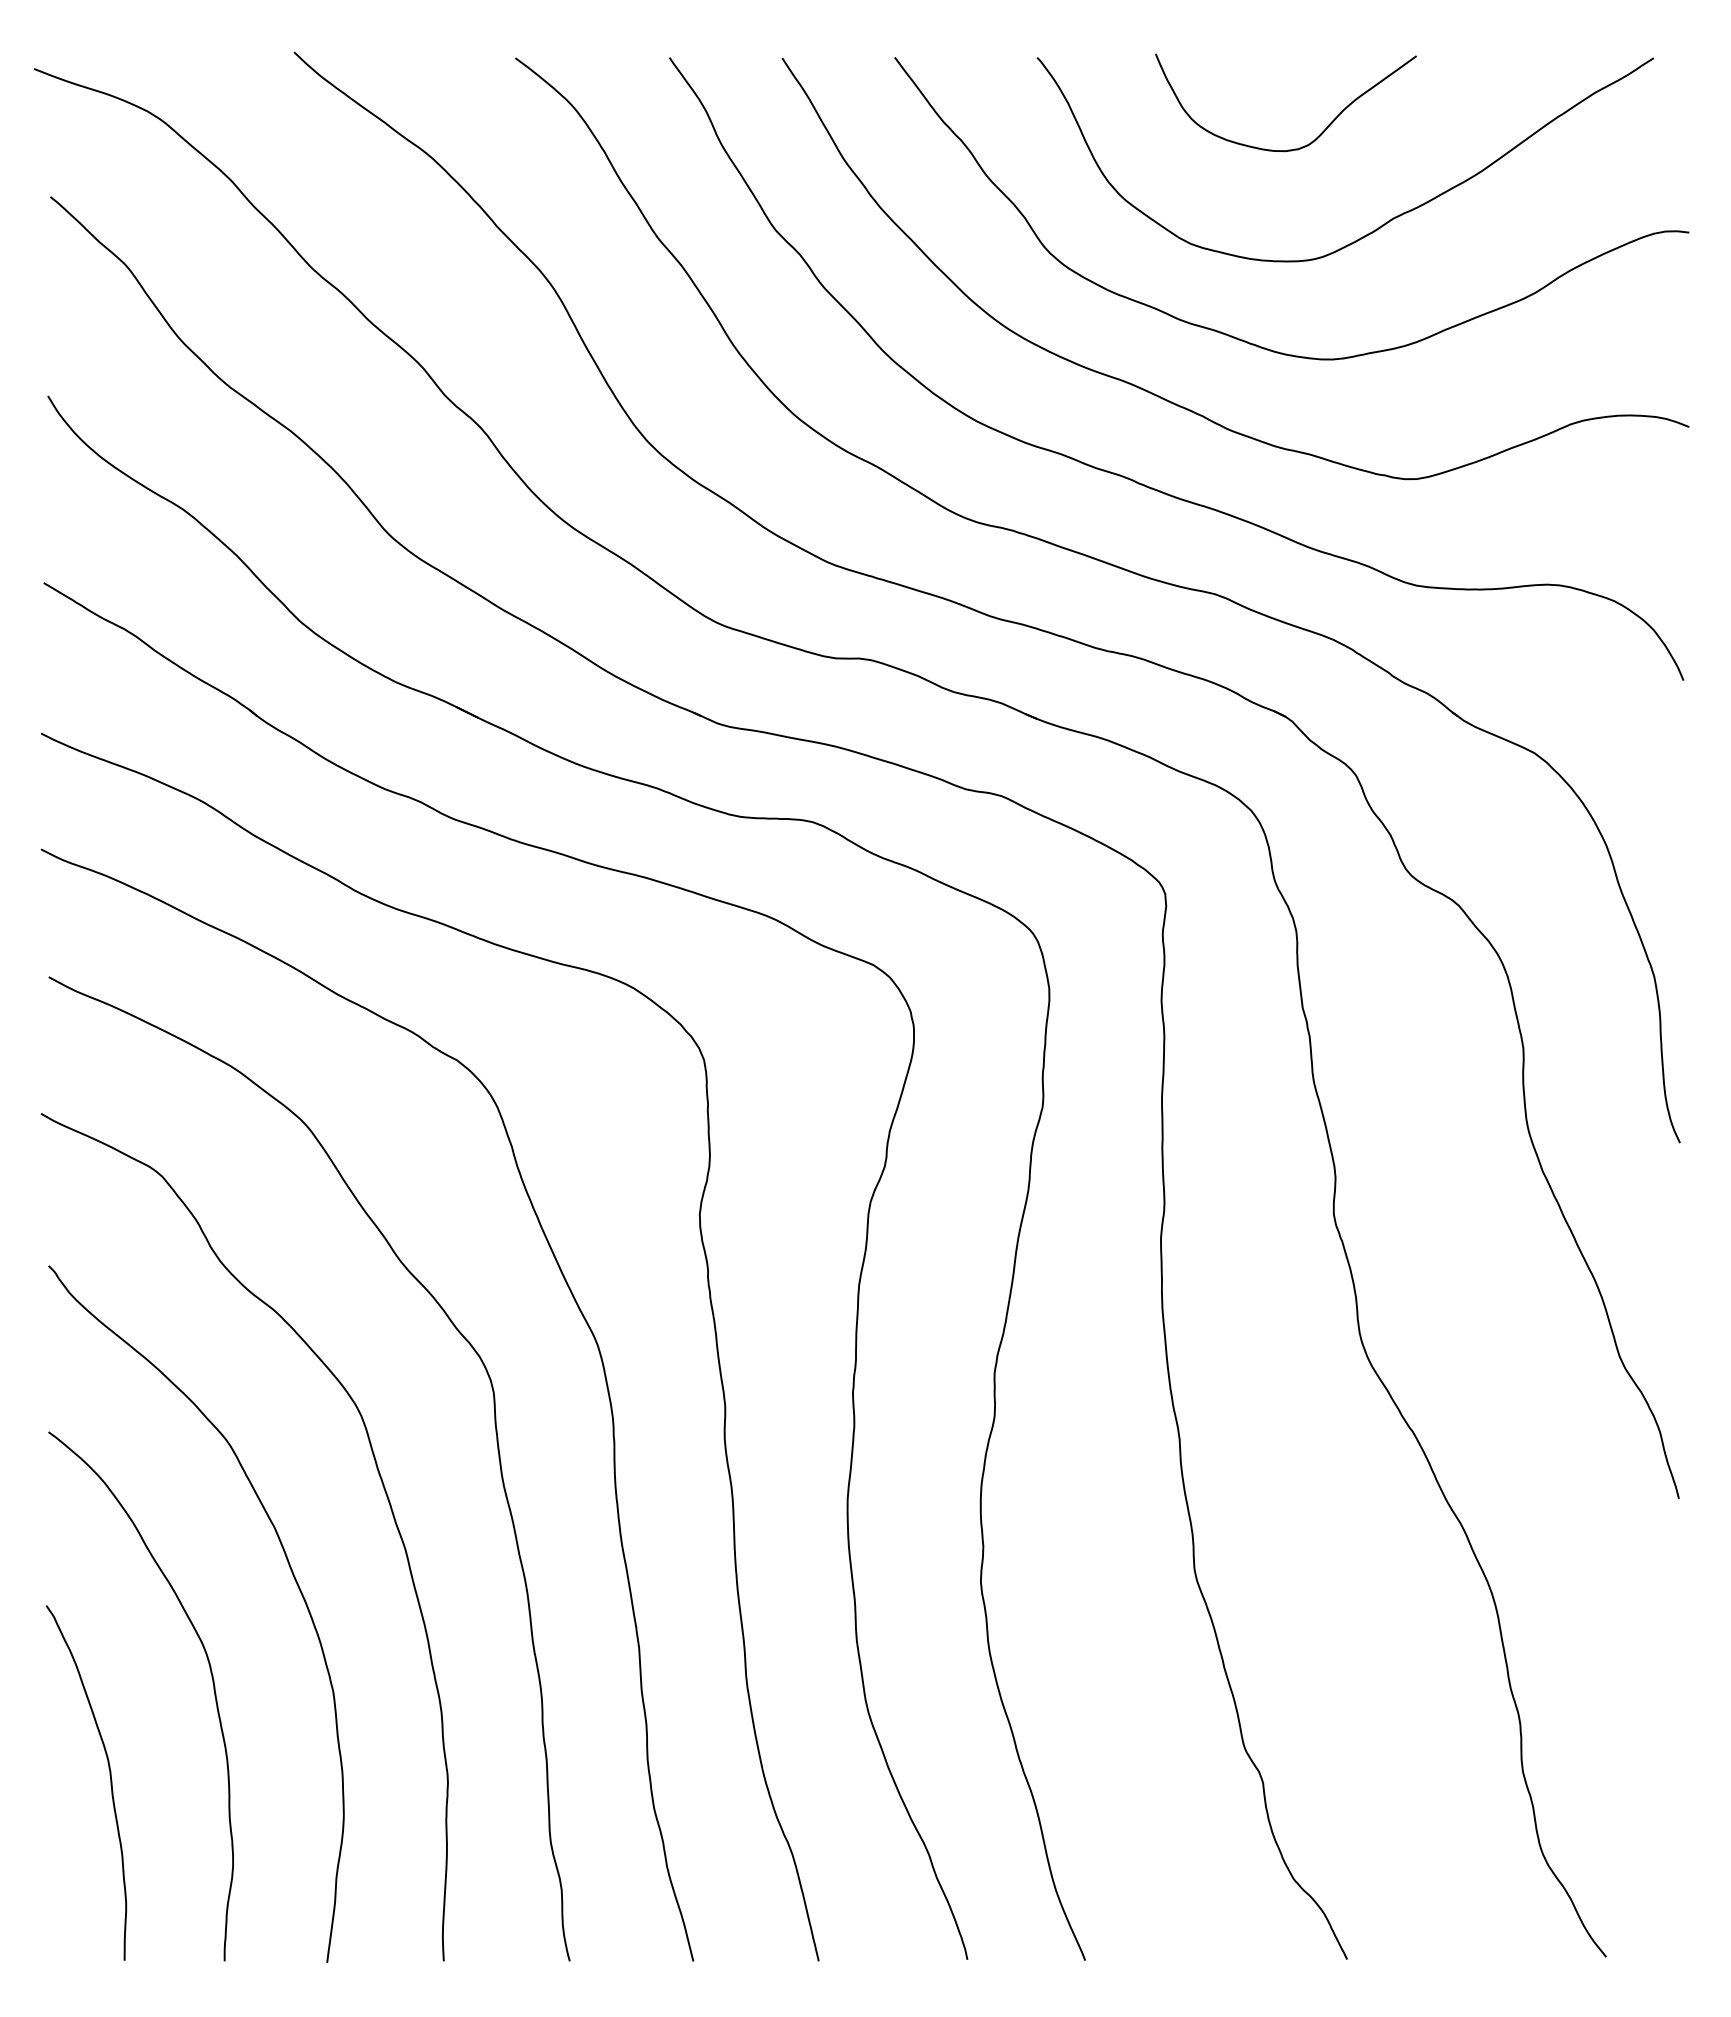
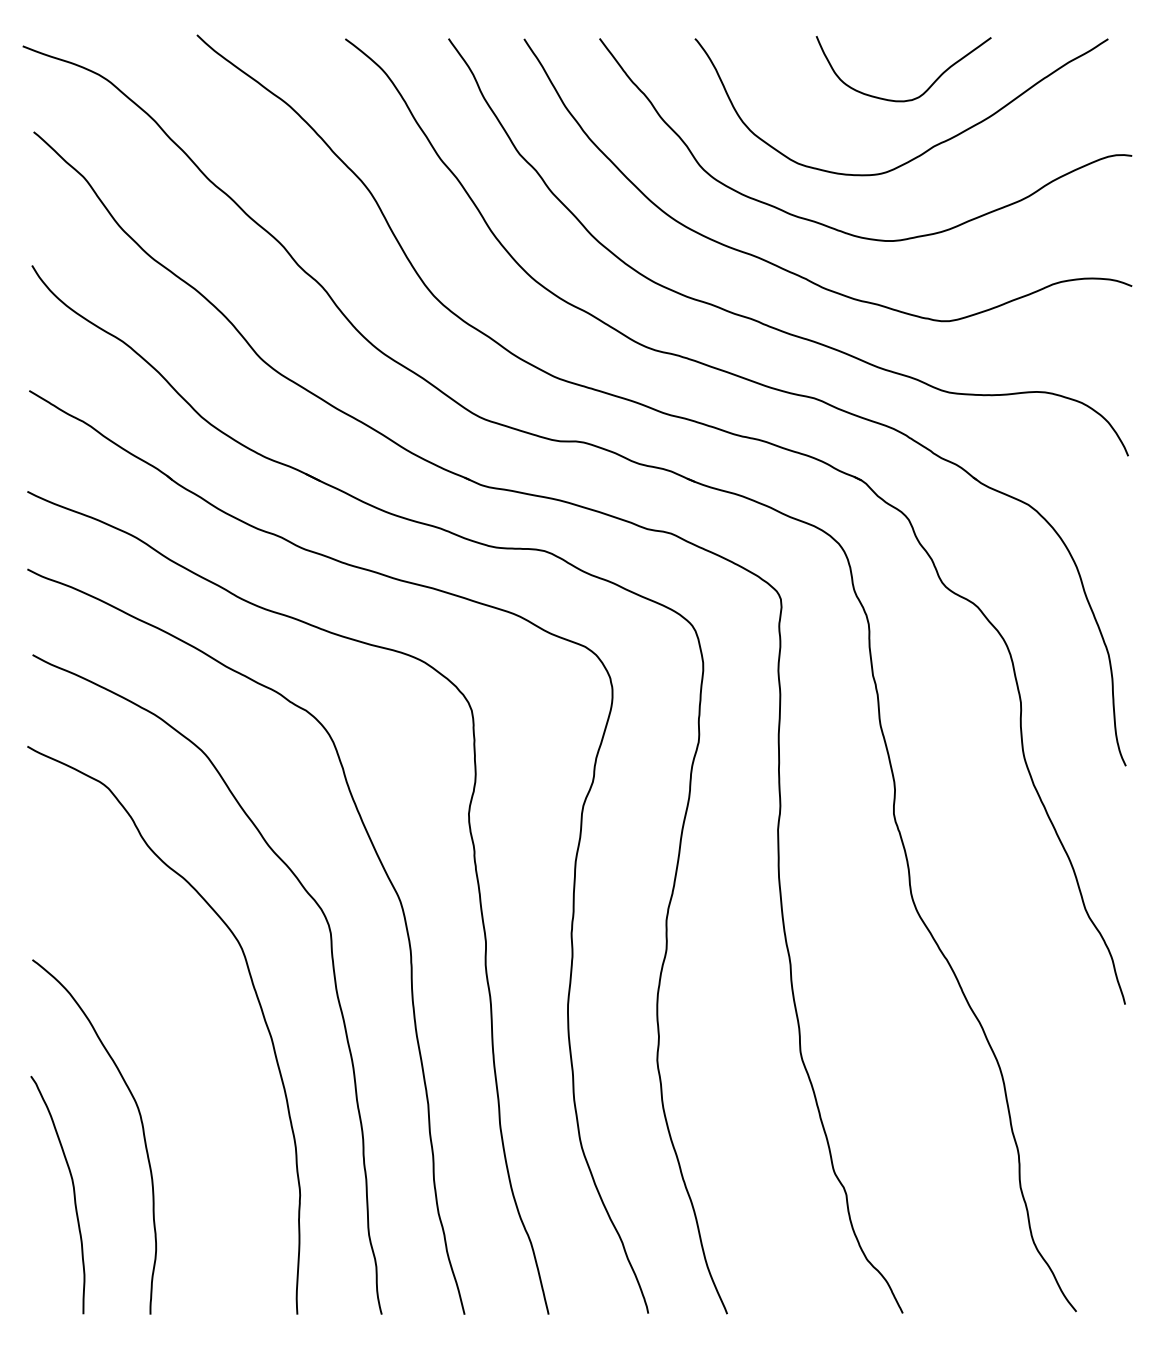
curve: (1291, 148) -> (907, 99), moved
curve: (290, 1571) -> (194, 1053), removed

